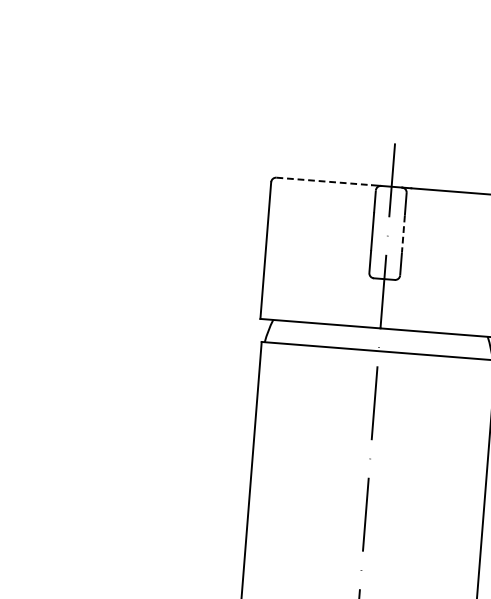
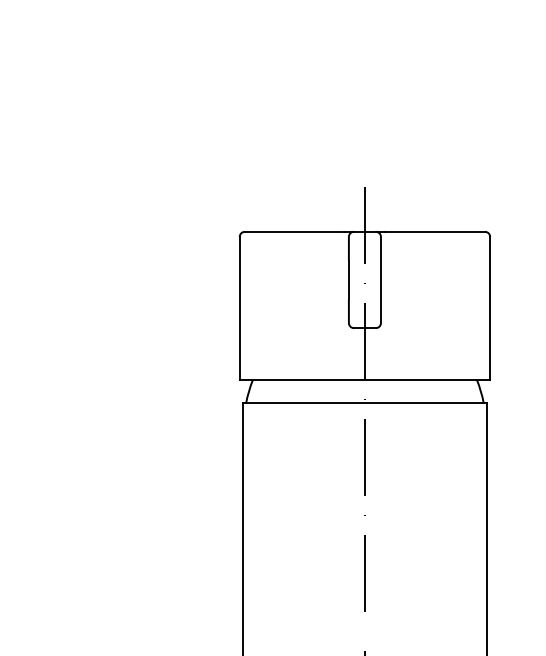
line: (324, 181) -> (294, 231), dashed -> solid
line: (402, 234) -> (380, 280), dashed -> solid

